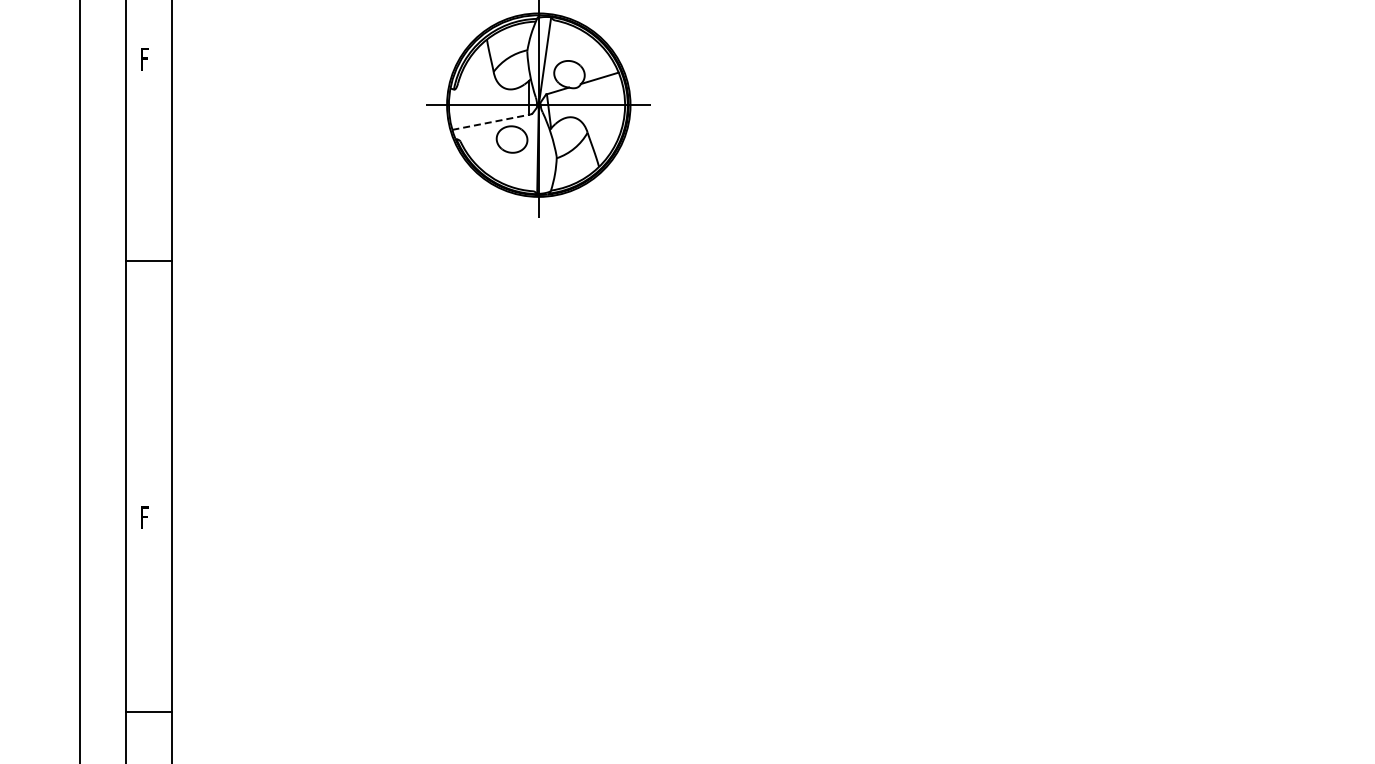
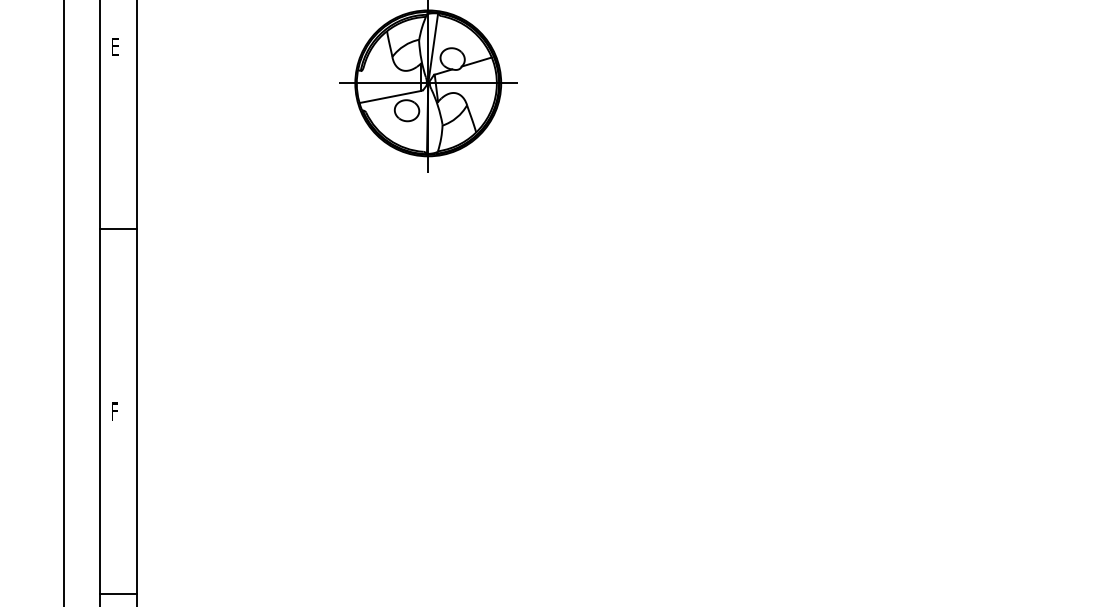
text: (146, 59) -> (116, 47), F -> E
line: (491, 122) -> (390, 97), dashed -> solid
line: (148, 260) -> (117, 229), moved
line: (148, 712) -> (117, 594), moved

